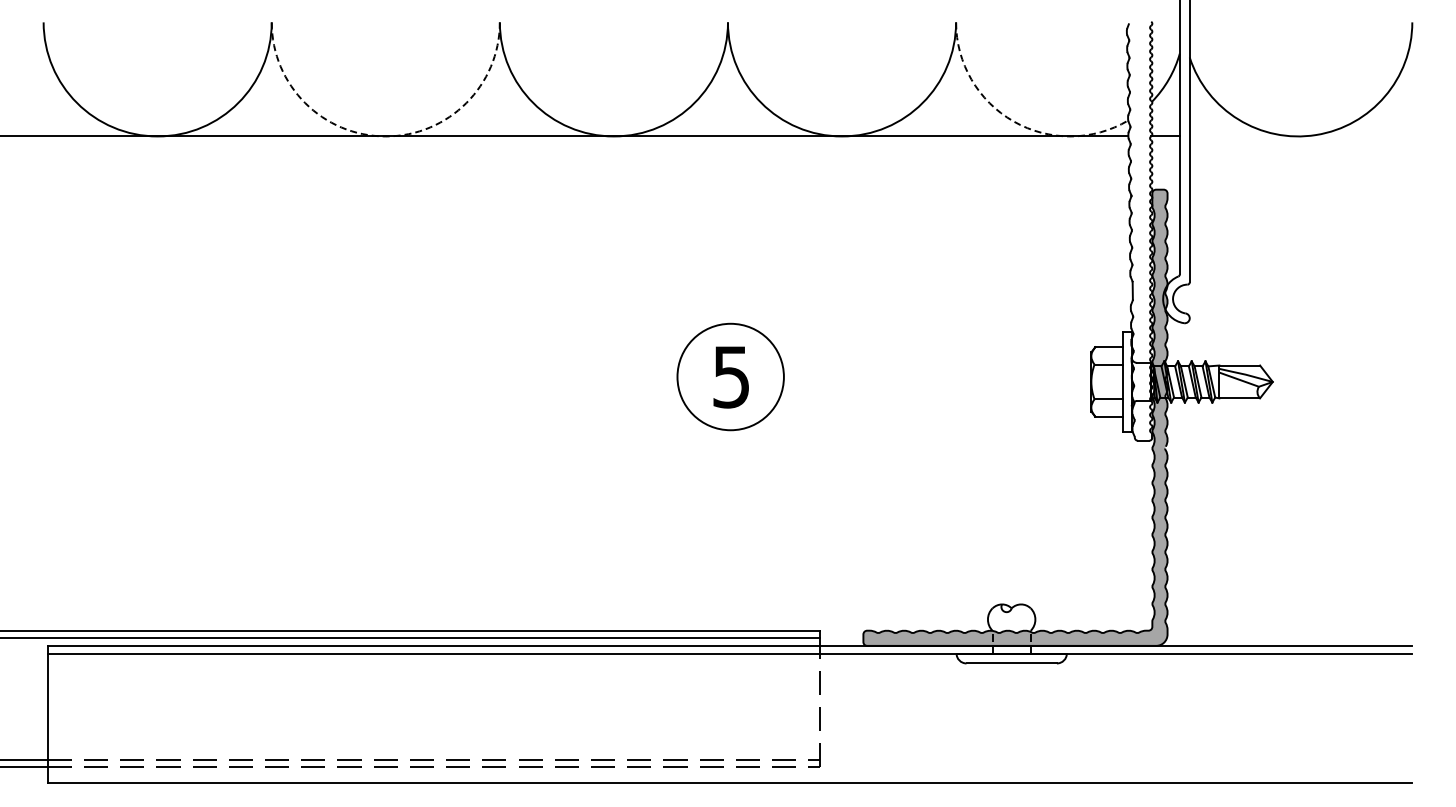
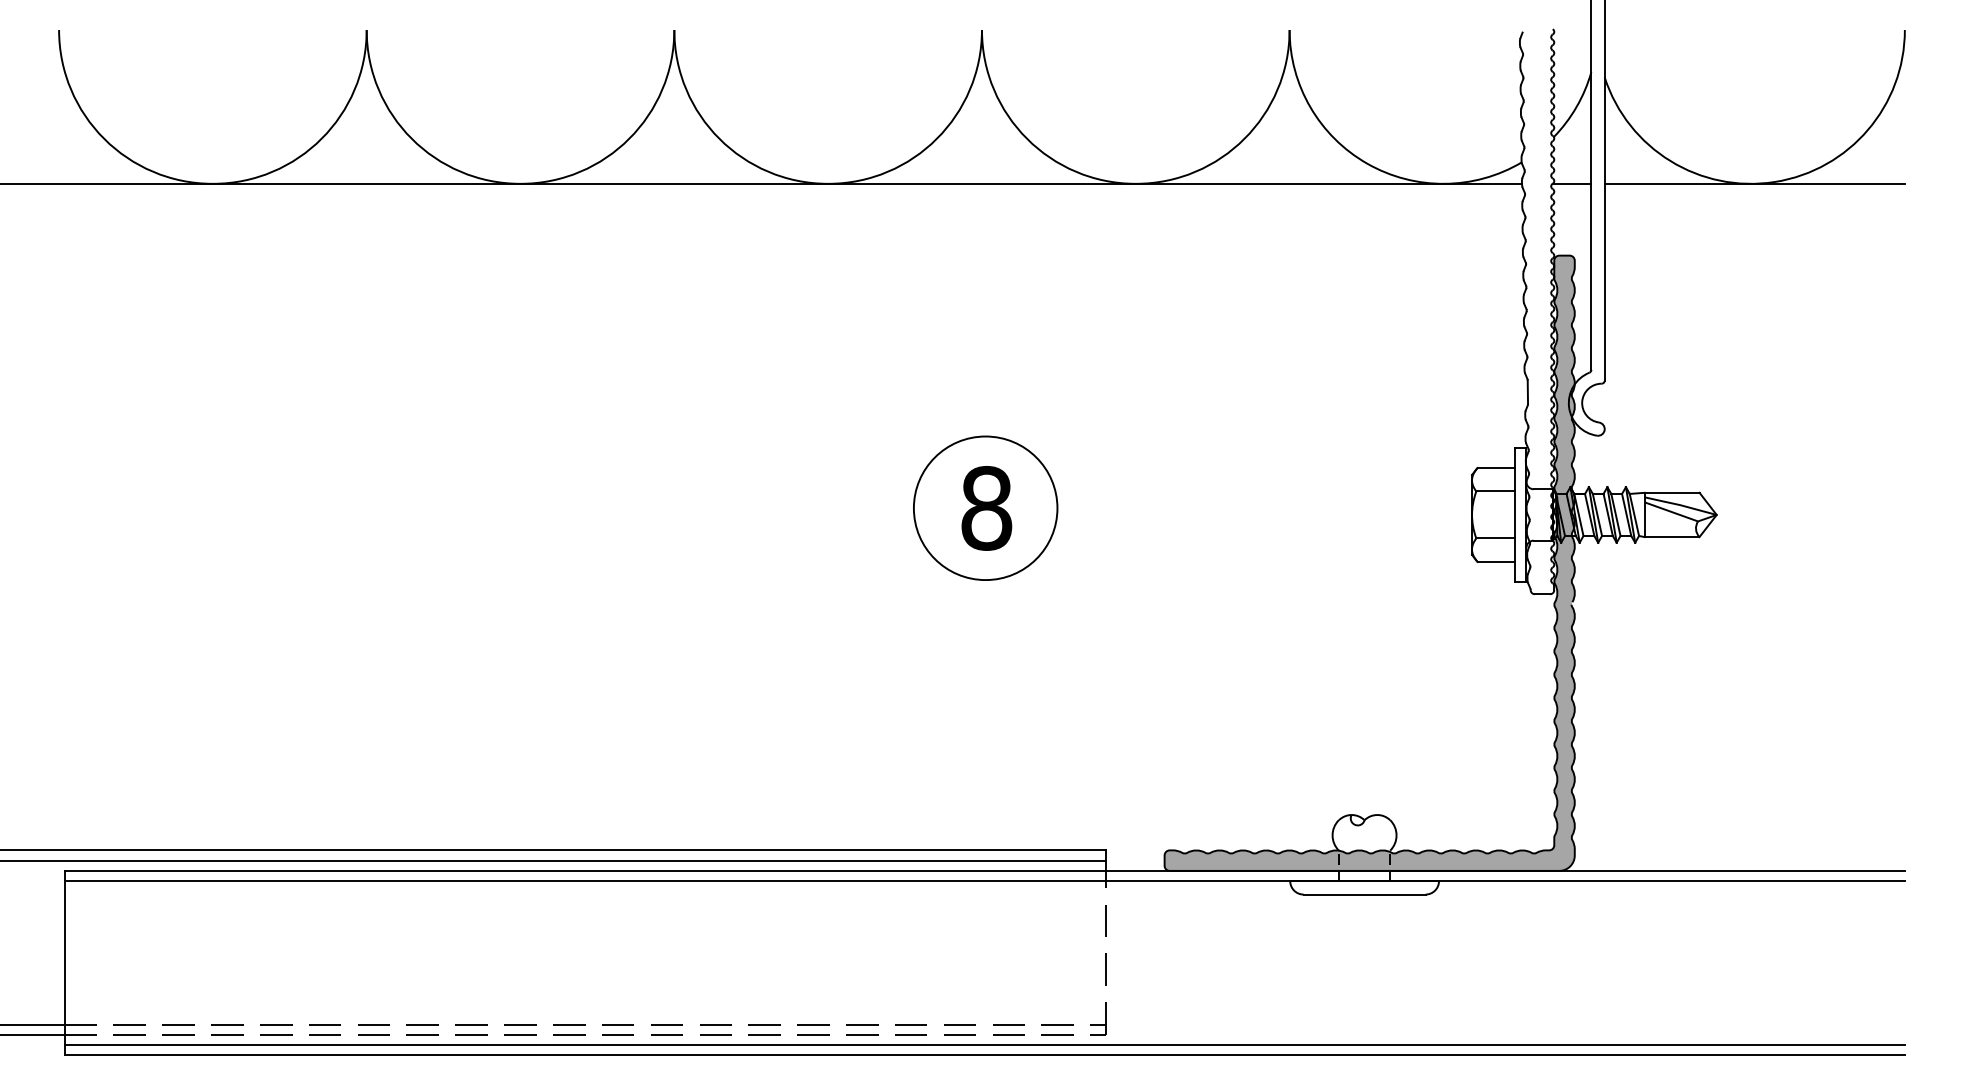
arc: (1013, 121) -> (1367, 163), dashed -> solid
arc: (385, 136) -> (520, 183), dashed -> solid
line: (1300, 136) -> (1754, 183), added
text: (731, 376) -> (986, 507), 5 -> 8
line: (729, 775) -> (984, 1045), added

